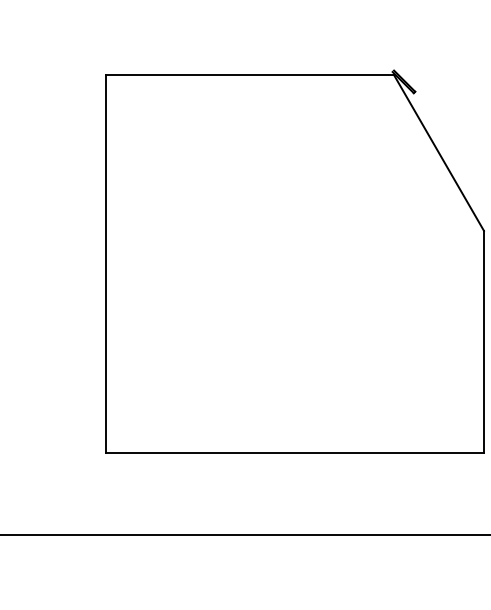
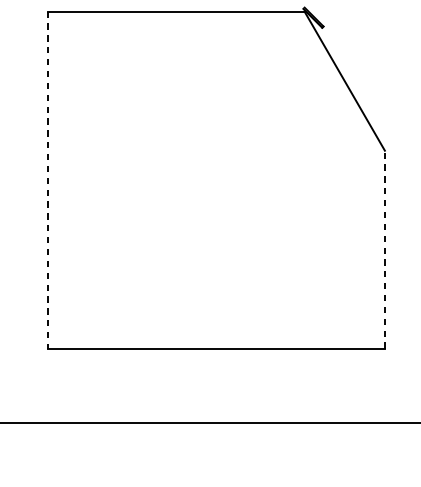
line: (106, 263) -> (47, 179), solid -> dashed
line: (483, 341) -> (384, 249), solid -> dashed

